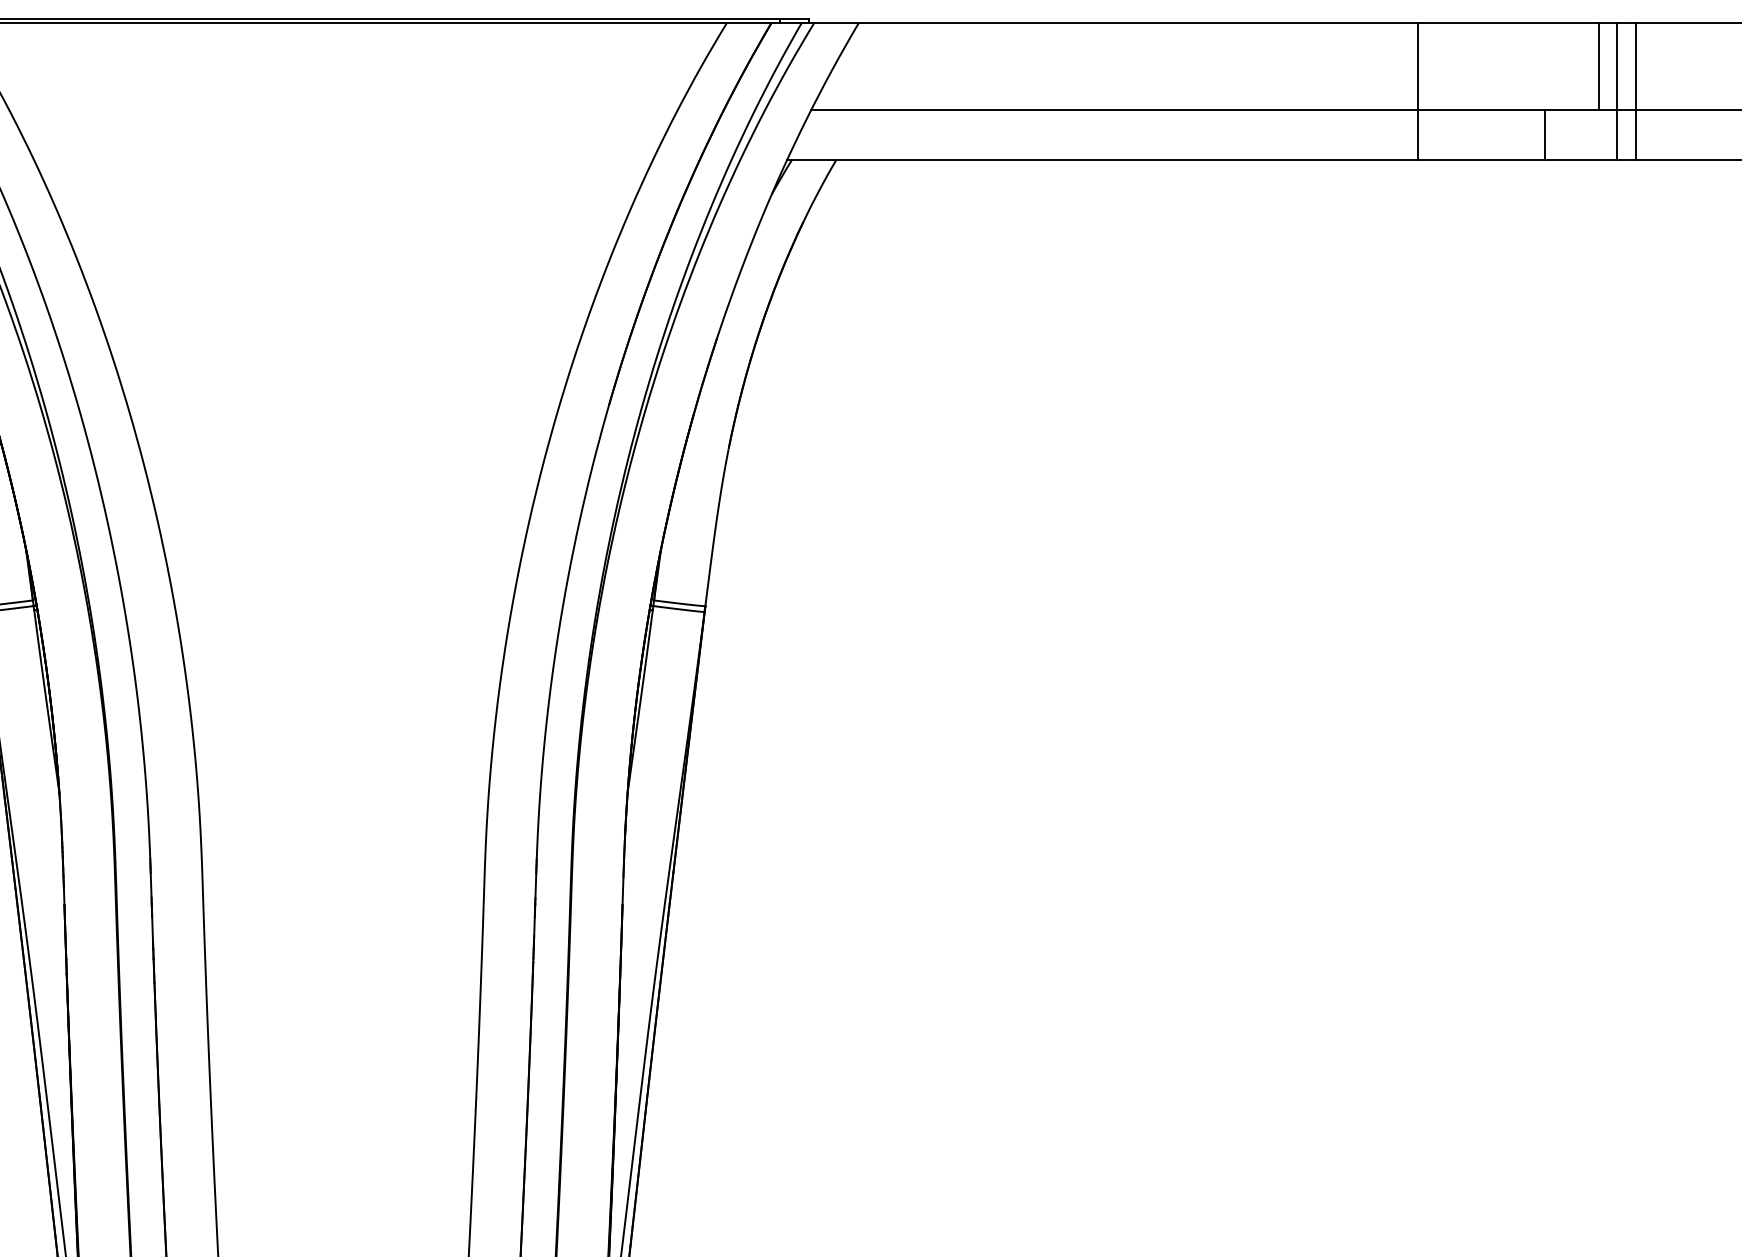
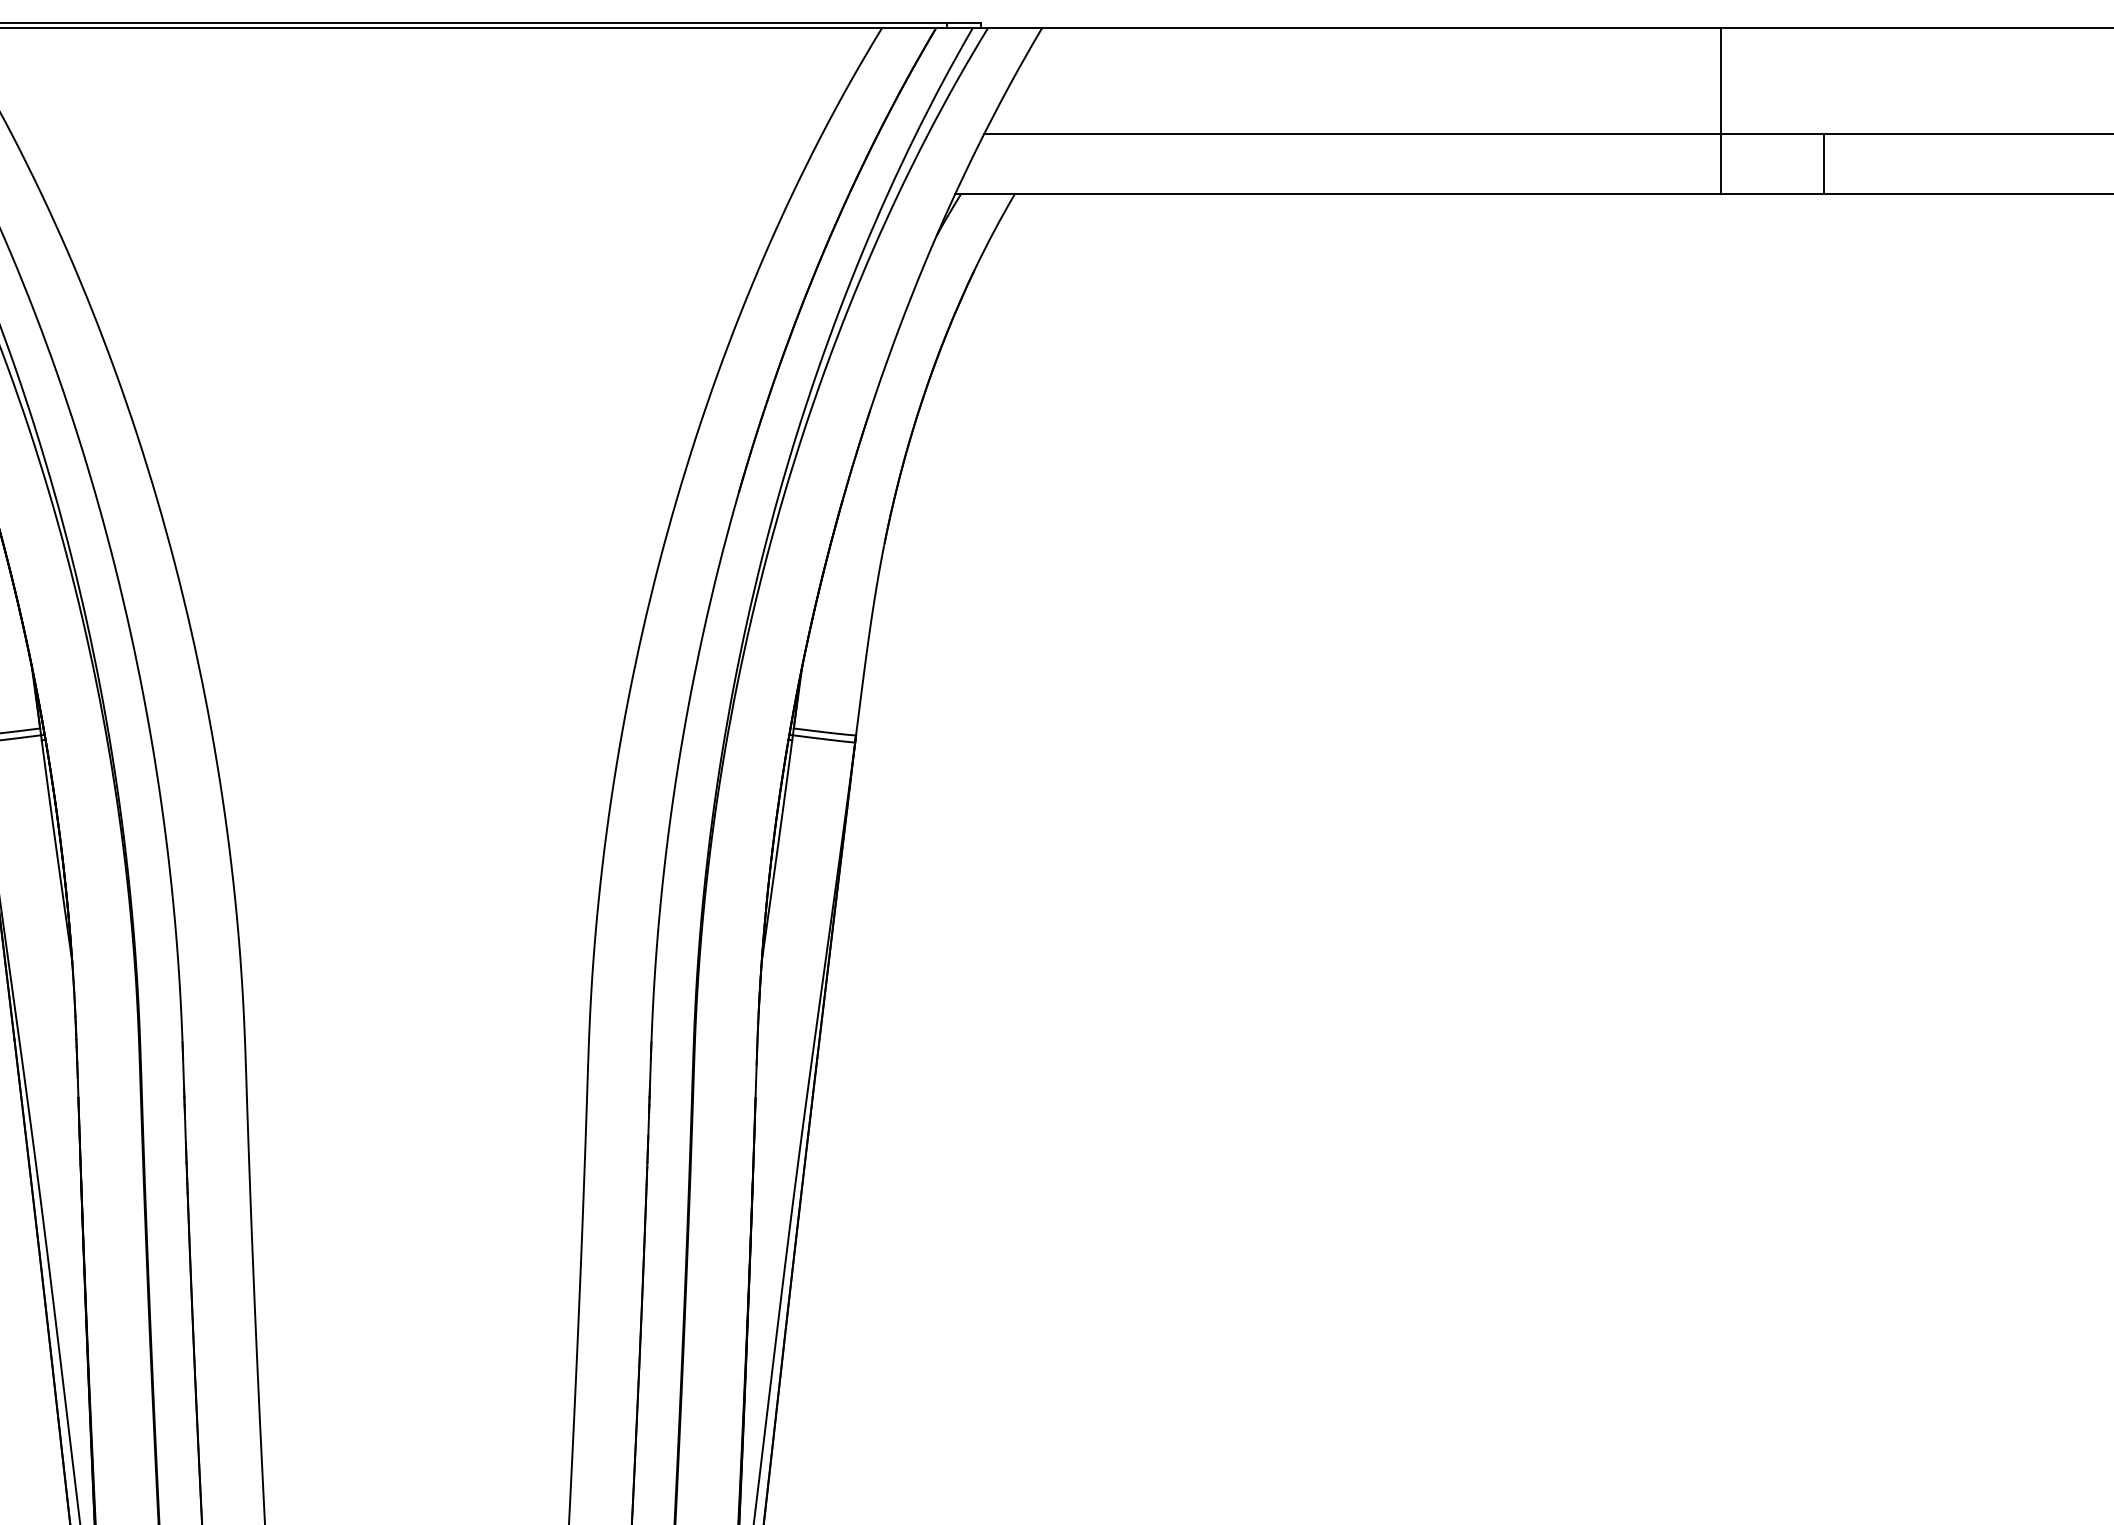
line: (1599, 66) -> (1940, 80), removed
line: (1616, 91) -> (1961, 110), removed
line: (1636, 91) -> (1985, 110), removed
line: (1544, 134) -> (1824, 163), moved

